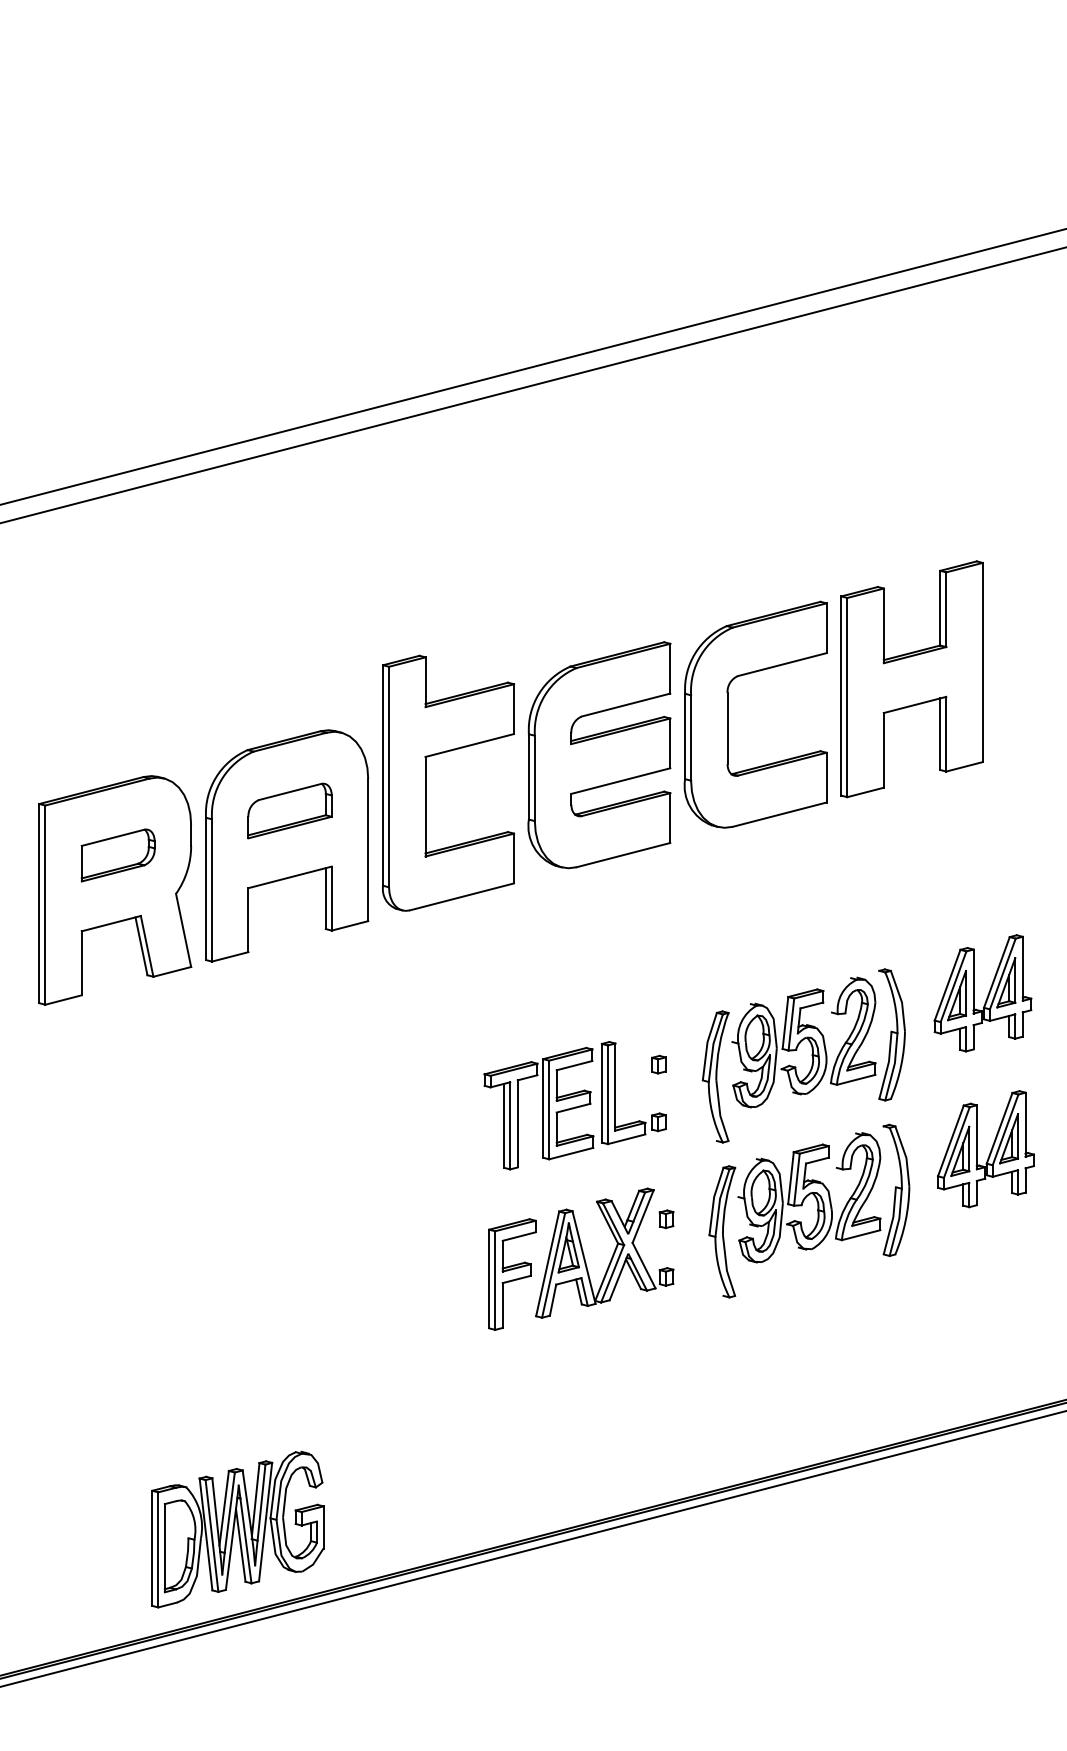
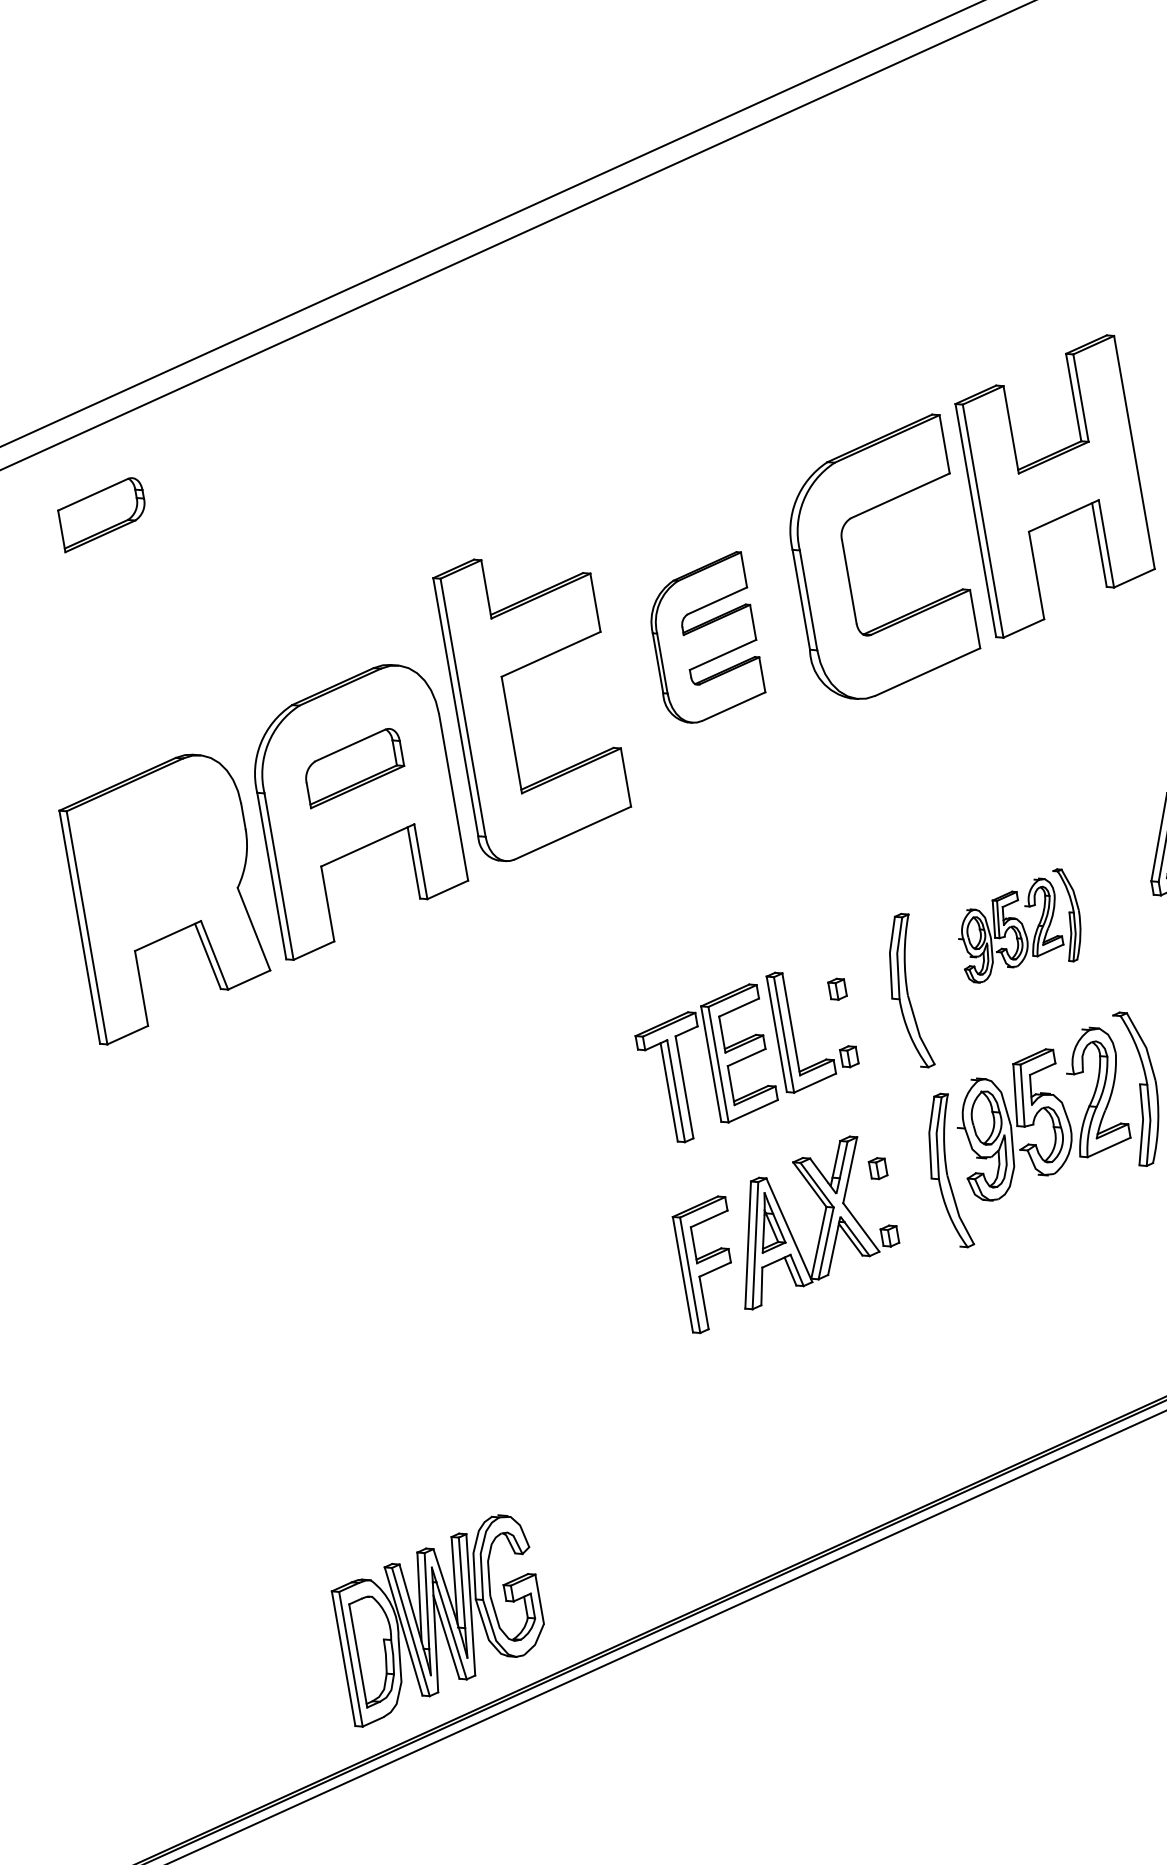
part: (599, 755) -> (704, 639), size x0.6
part: (117, 855) -> (101, 514), moved
part: (818, 1038) -> (1019, 926), size x0.6

